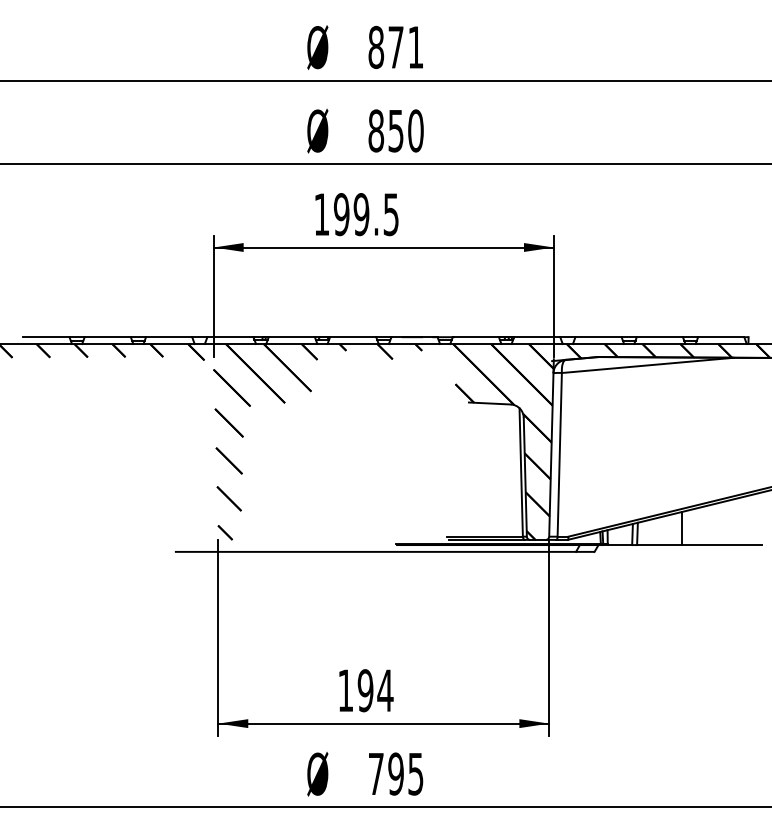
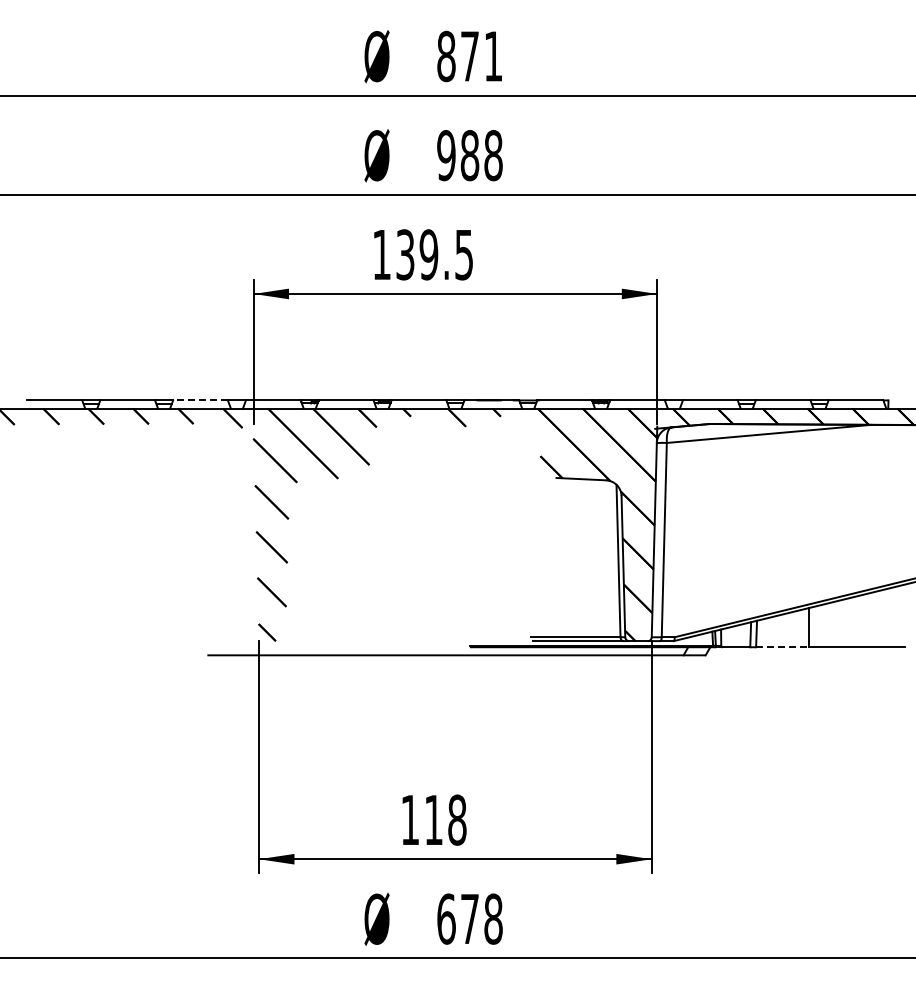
text: (395, 130) -> (469, 155), 850 -> 988
text: (341, 214) -> (405, 254), 199.5 -> 139.5
line: (169, 337) -> (200, 400), solid -> dashed
line: (659, 545) -> (782, 647), solid -> dashed
text: (375, 690) -> (445, 819), 194 -> 118
text: (395, 773) -> (469, 918), 795 -> 678

